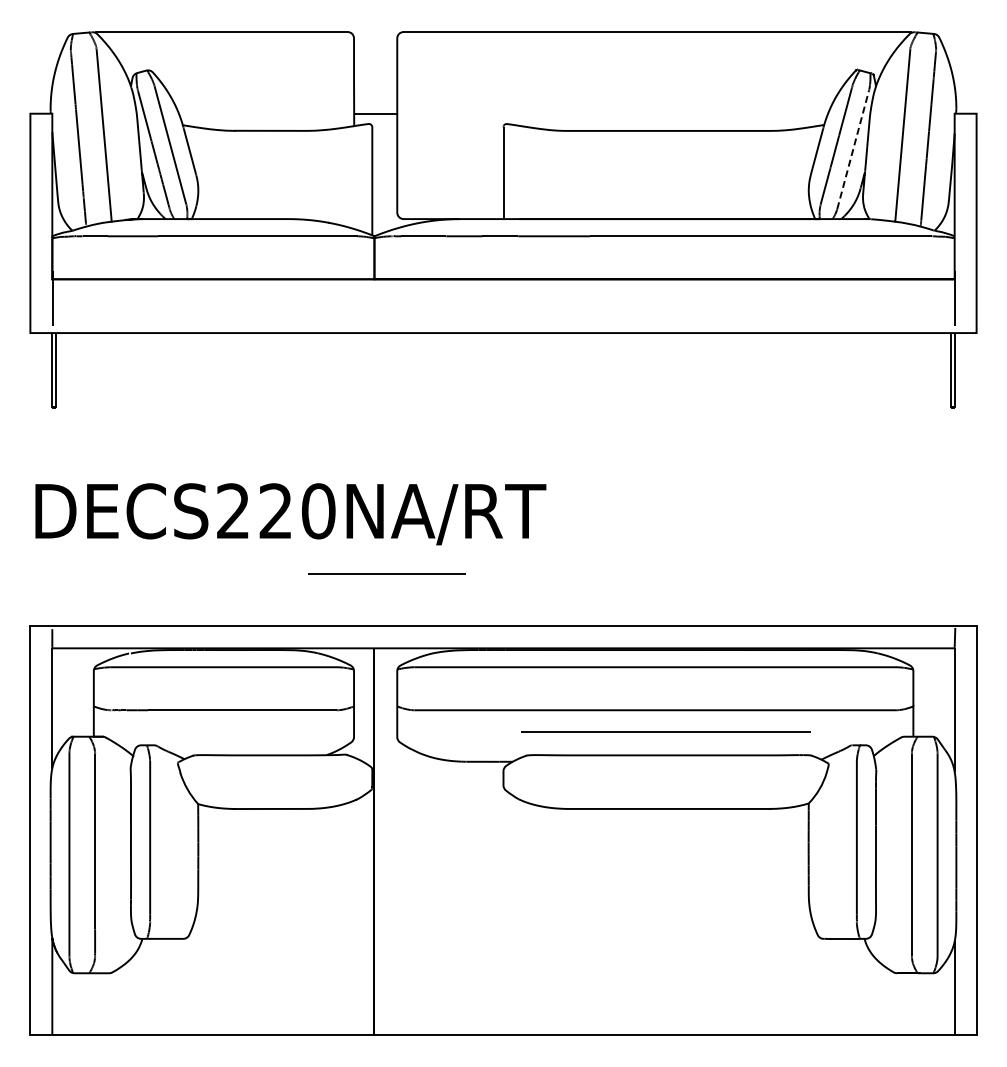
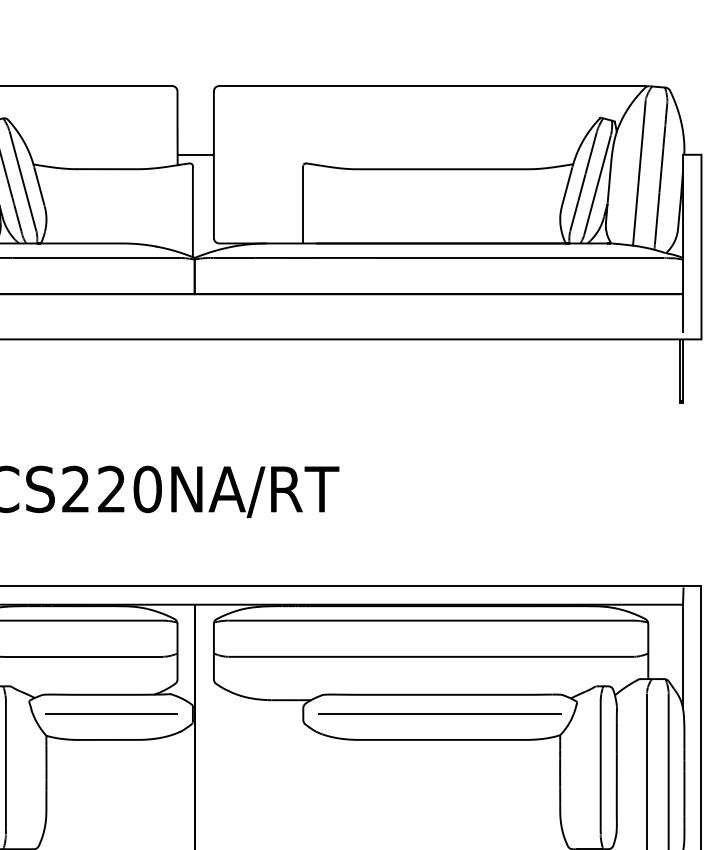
line: (853, 149) -> (597, 184), dashed -> solid
line: (386, 573) -> (111, 713), moved
line: (665, 731) -> (439, 713), moved

